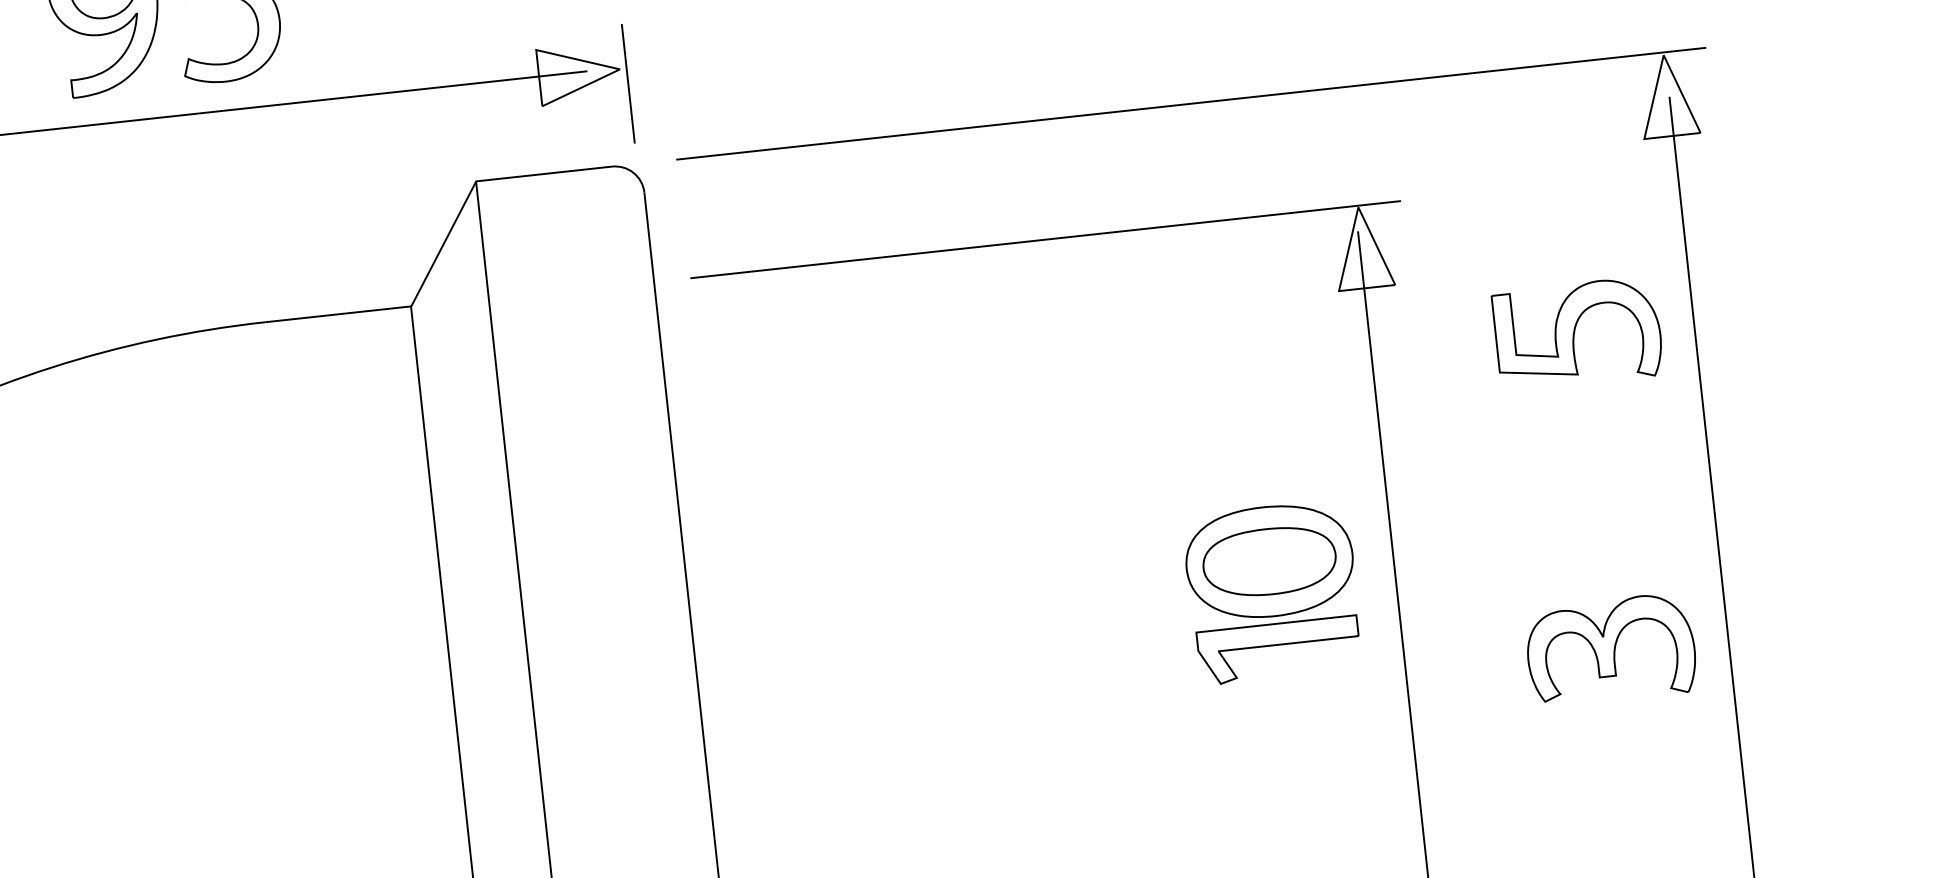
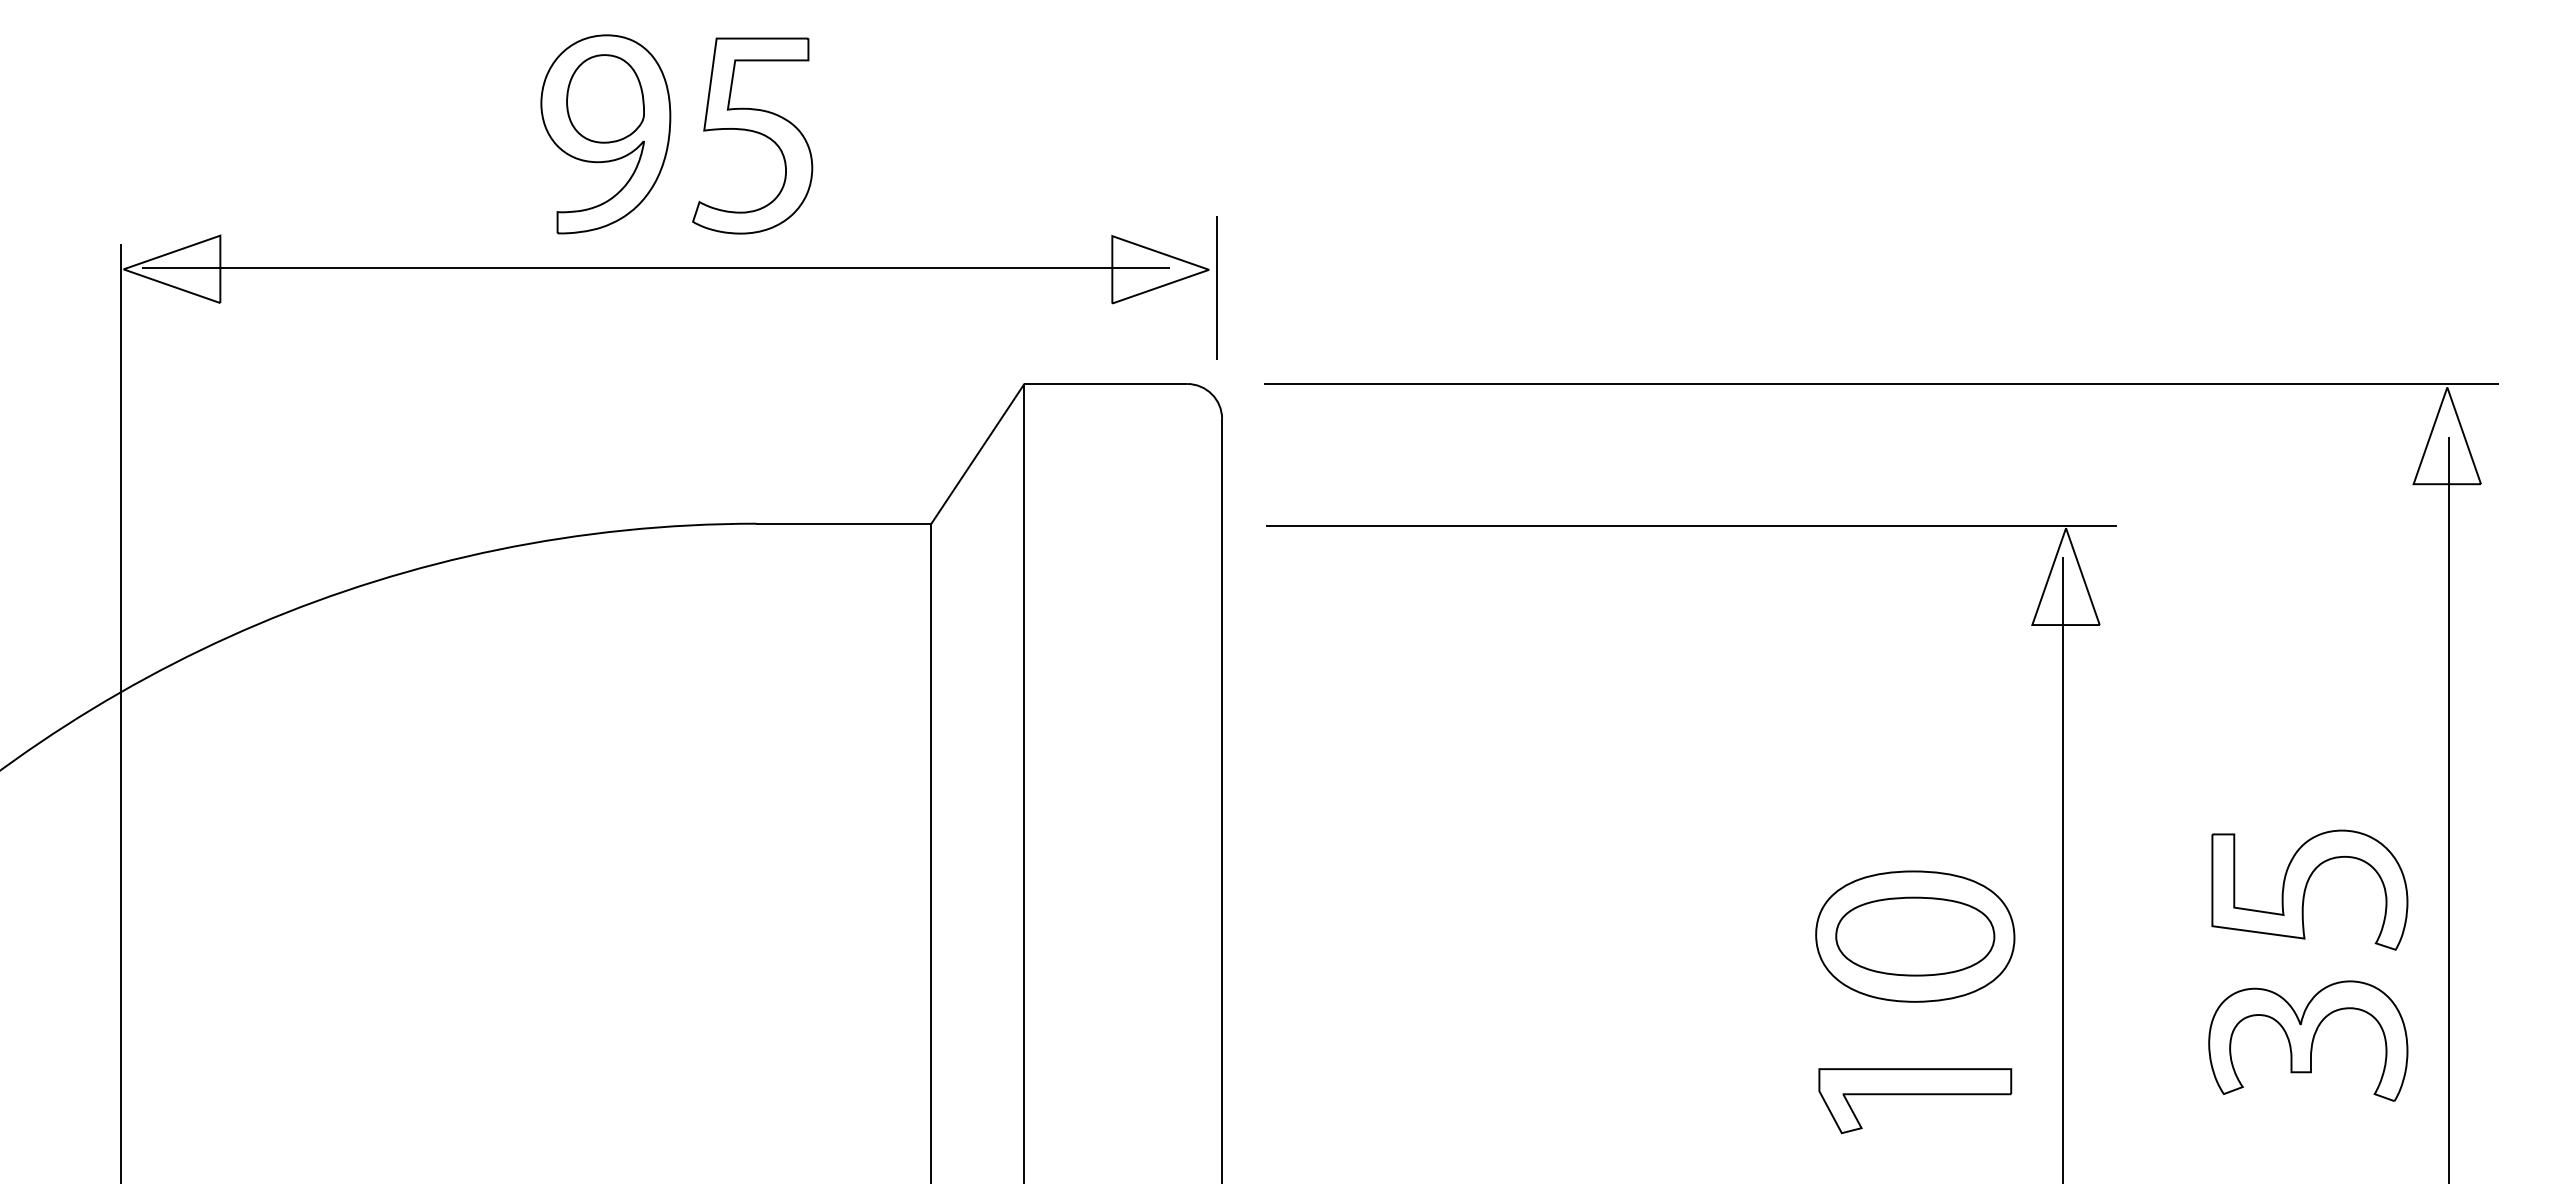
part: (1577, 333) -> (2309, 889), moved
part: (1611, 649) -> (2308, 1040), moved
part: (1279, 650) -> (1915, 1101), moved

